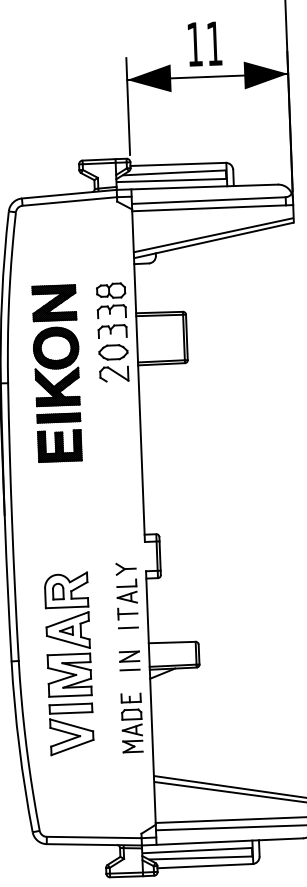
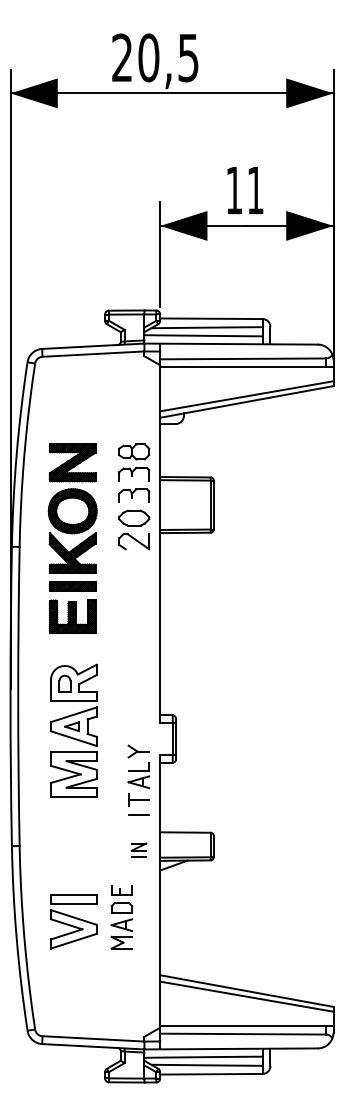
part: (67, 634) -> (73, 730), moved
part: (129, 659) -> (138, 849), size x0.7
part: (131, 723) -> (121, 917), moved

